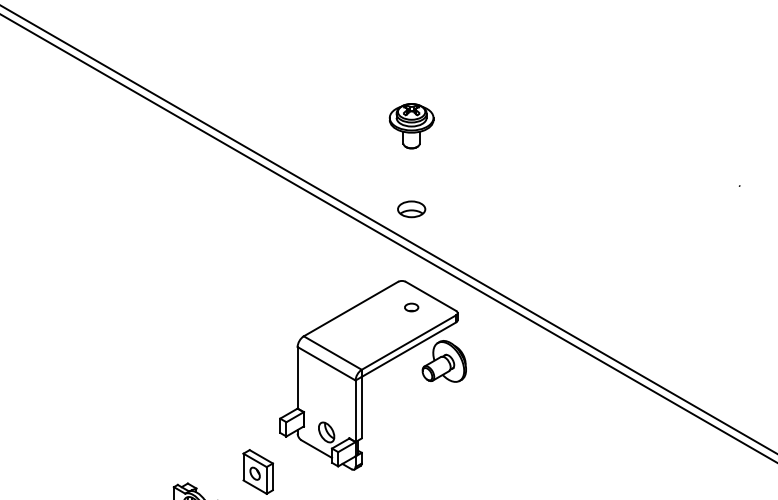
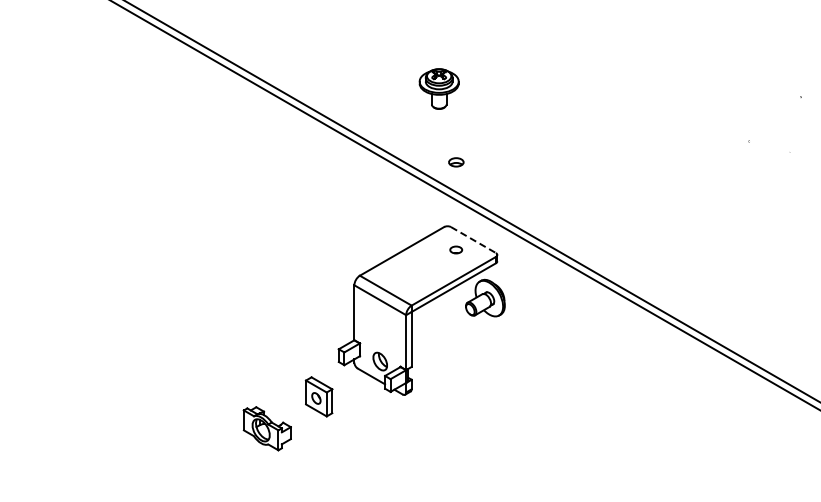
part: (410, 125) -> (438, 88), moved
part: (411, 209) -> (456, 162), size x0.6
line: (431, 296) -> (473, 240), solid -> dashed

